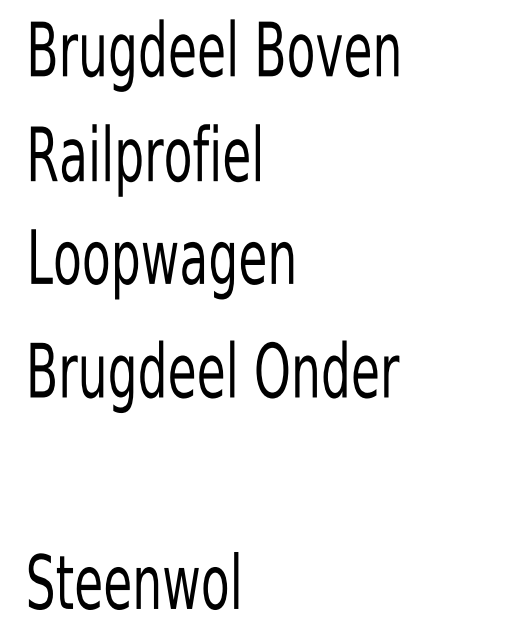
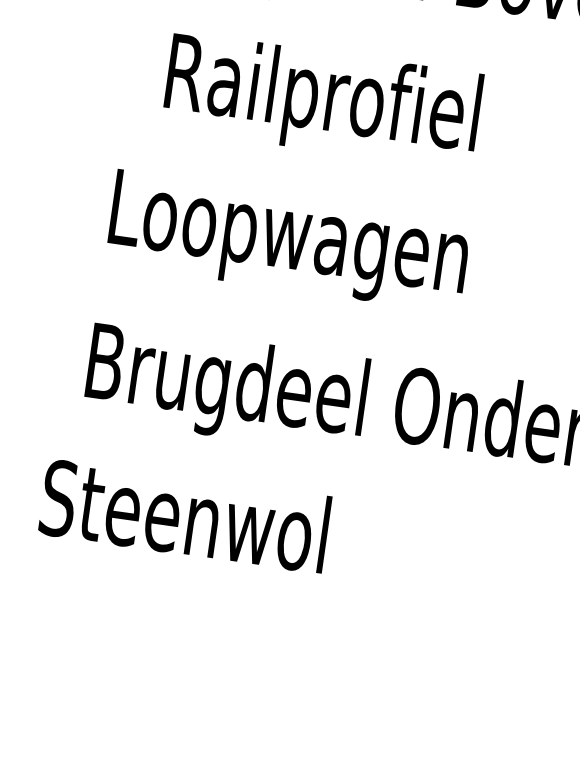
text: (144, 160) -> (321, 101), moved
text: (133, 580) -> (184, 514), moved

